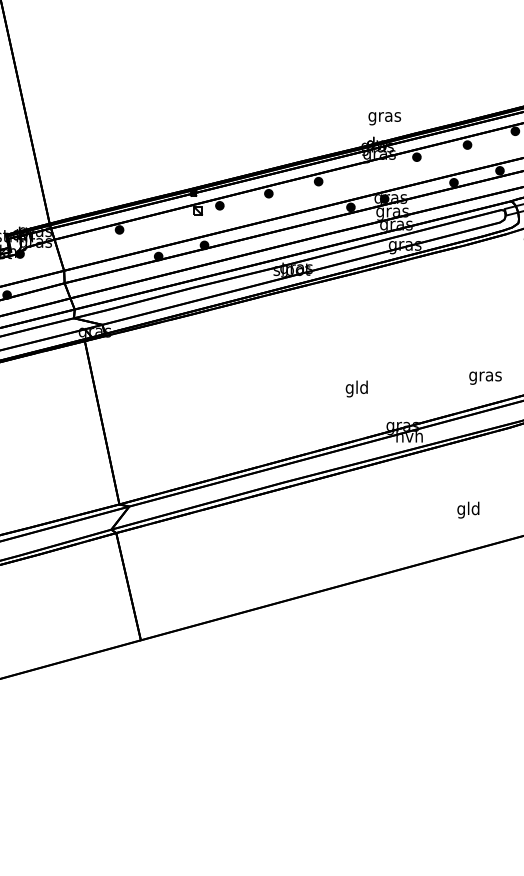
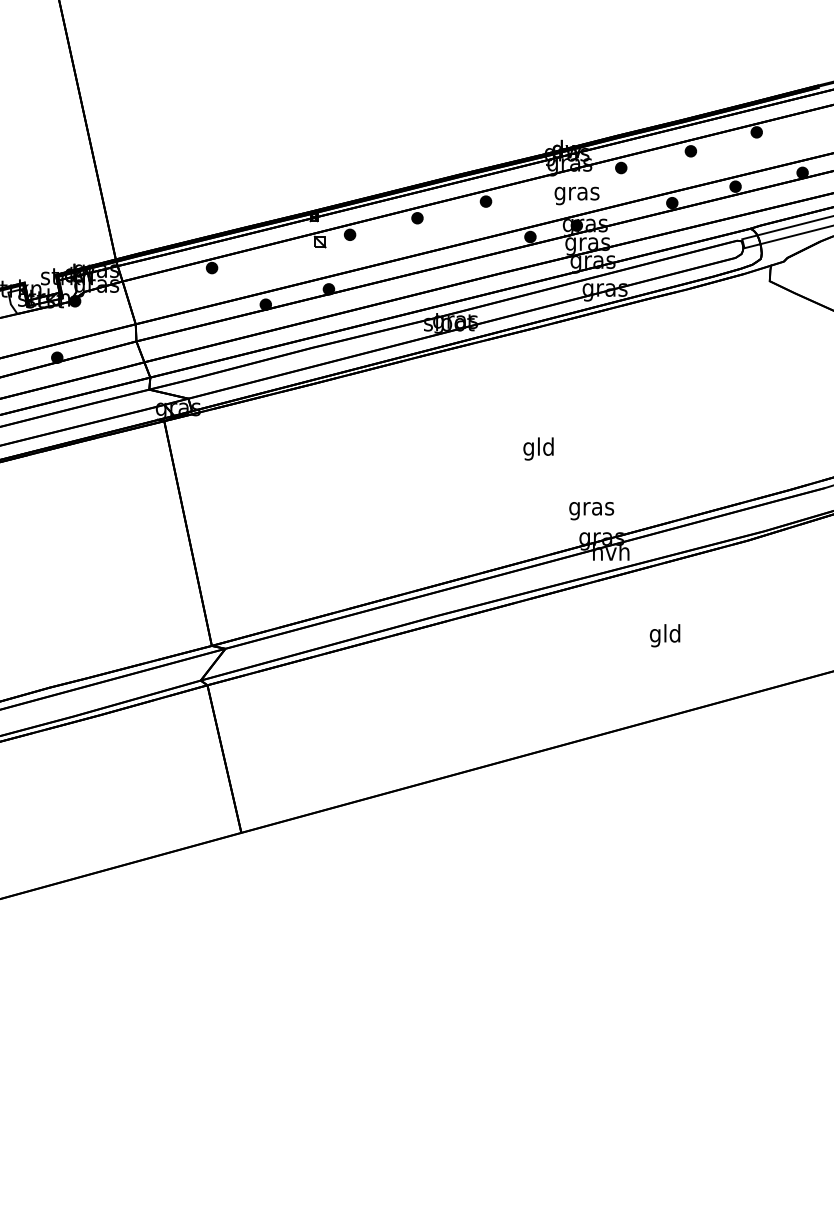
text: (384, 118) -> (576, 195), moved
text: (485, 378) -> (591, 511), moved
text: (356, 388) -> (538, 448), moved
text: (467, 509) -> (664, 635), moved

